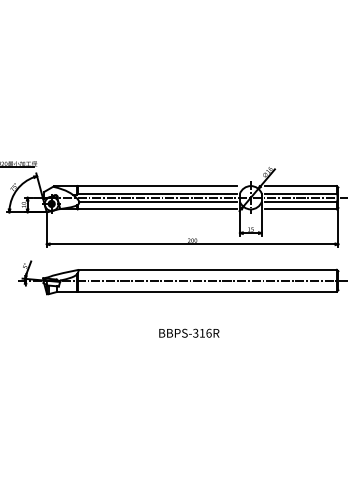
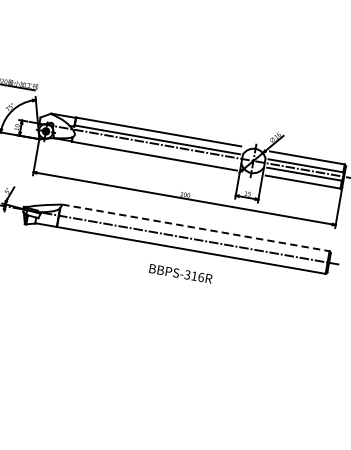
line: (158, 201) -> (157, 148), removed
line: (208, 269) -> (196, 227), solid -> dashed
text: (189, 332) -> (181, 273), moved

